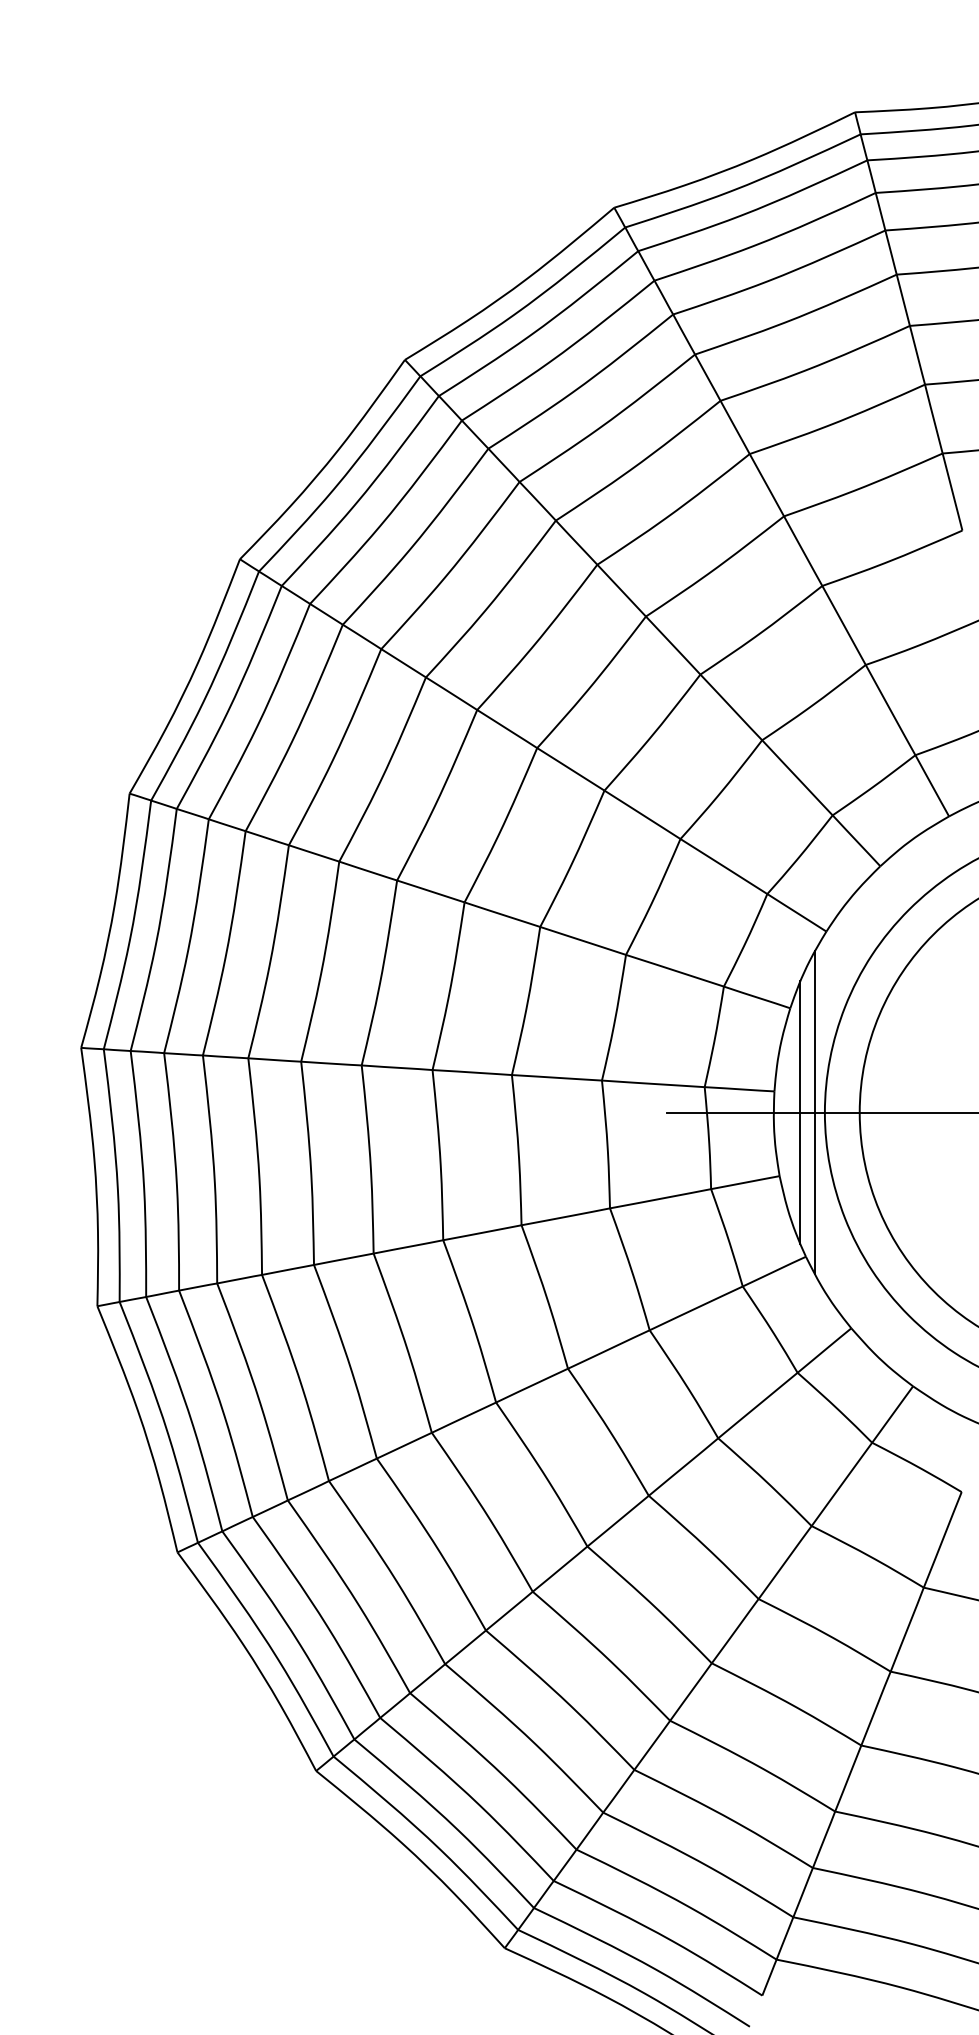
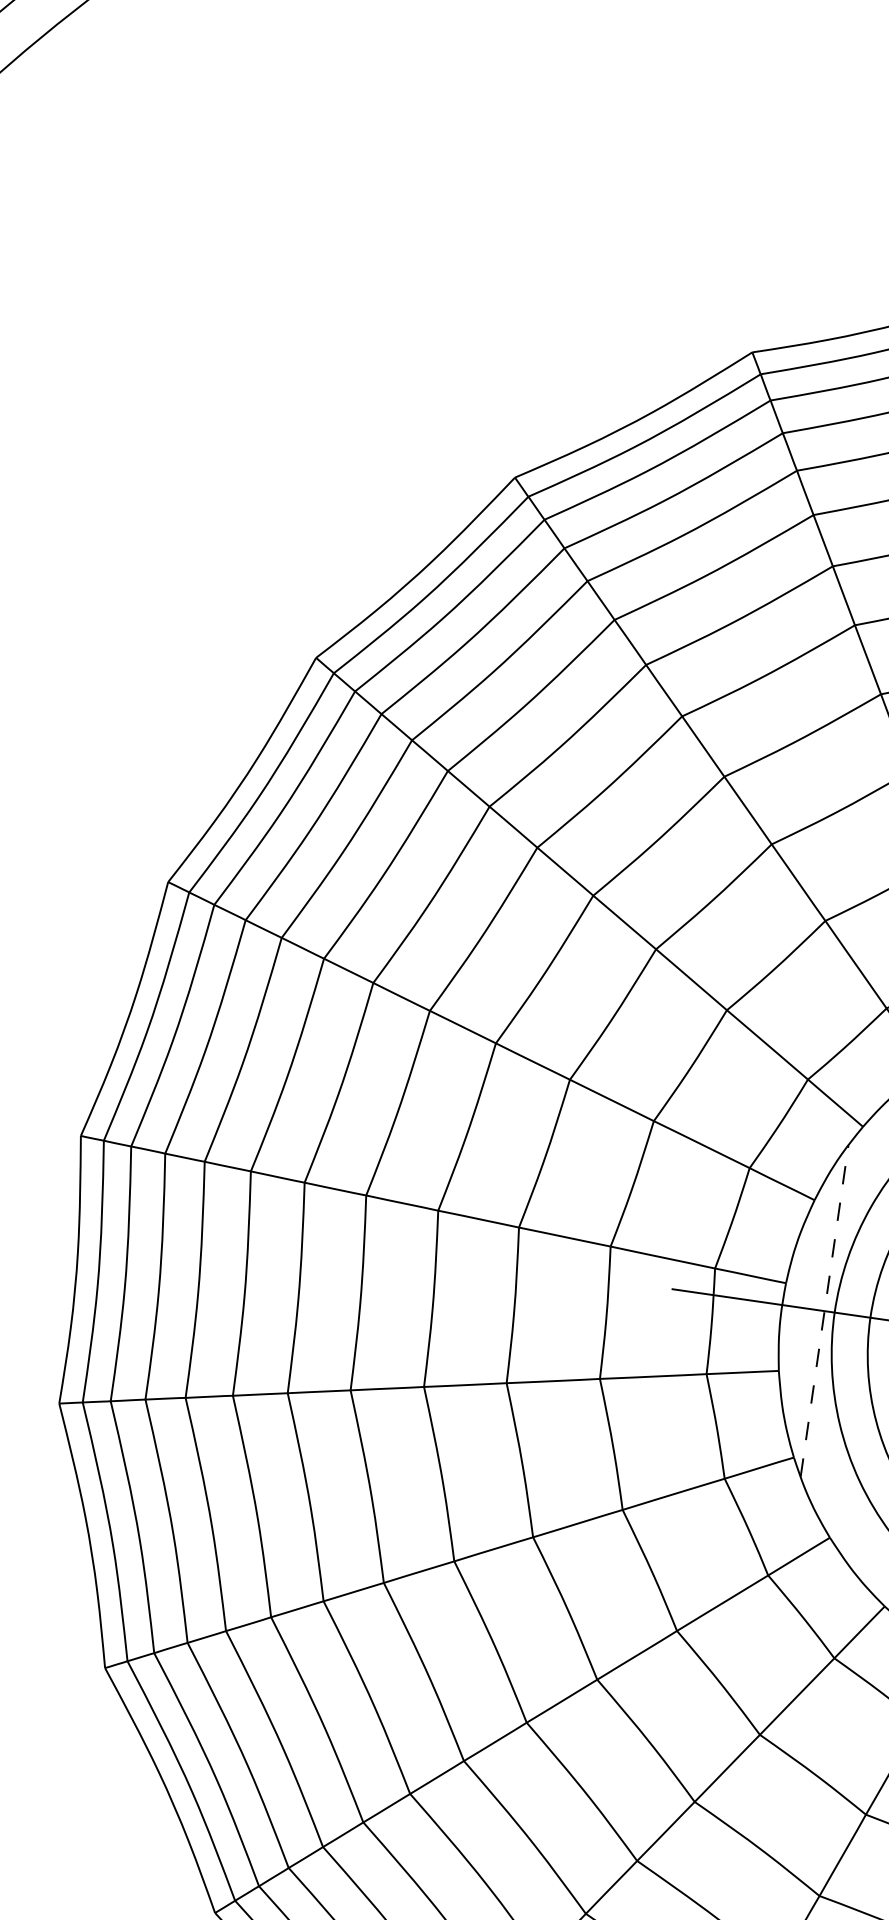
line: (800, 1112) -> (809, 1308), removed
line: (815, 1112) -> (825, 1310), solid -> dashed

